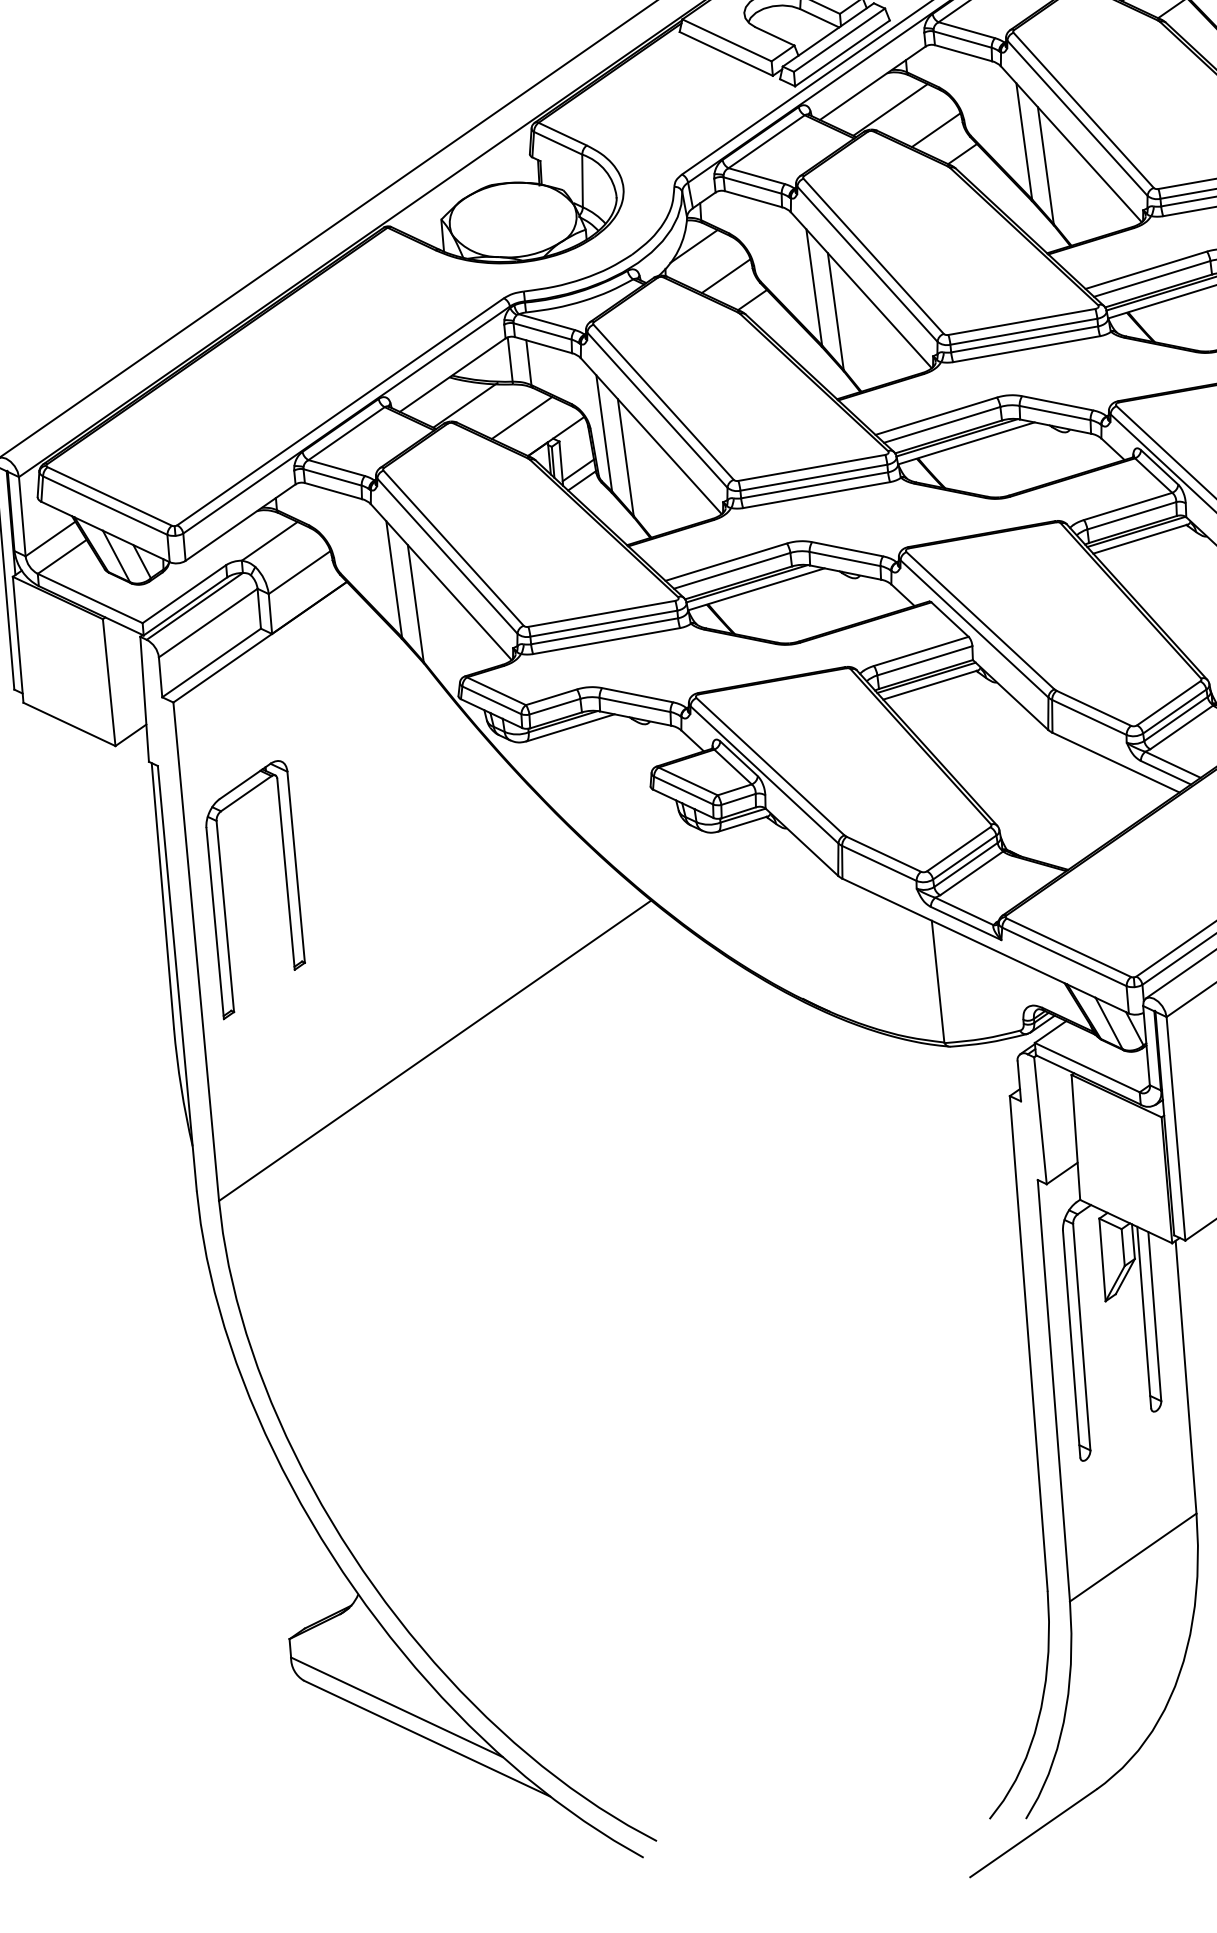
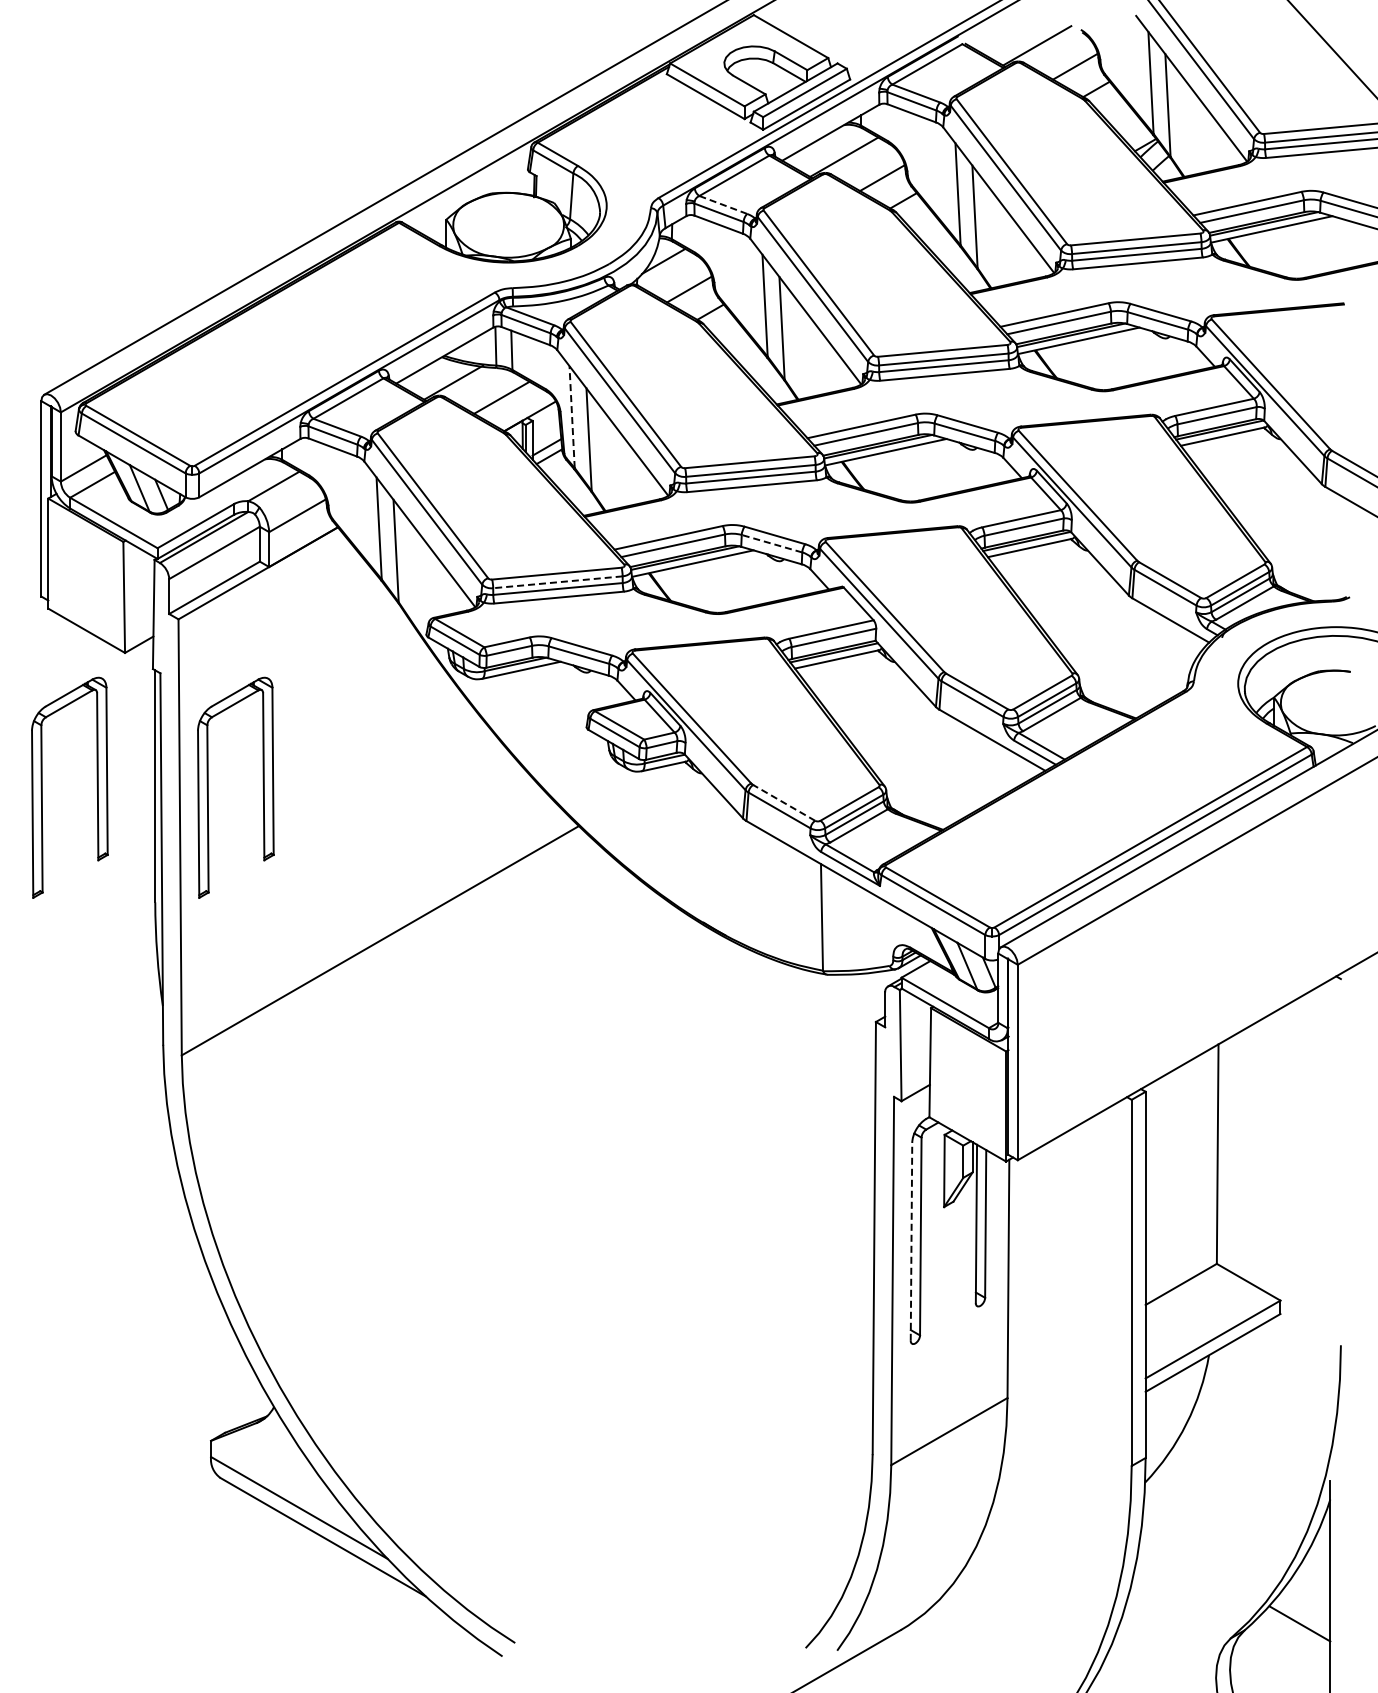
line: (756, 175) -> (723, 204), solid -> dashed
line: (604, 433) -> (572, 417), solid -> dashed
line: (845, 558) -> (772, 543), solid -> dashed
line: (603, 623) -> (557, 582), solid -> dashed
line: (884, 853) -> (784, 802), solid -> dashed
part: (33, 907) -> (42, 787), added
line: (1071, 1343) -> (911, 1241), solid -> dashed

